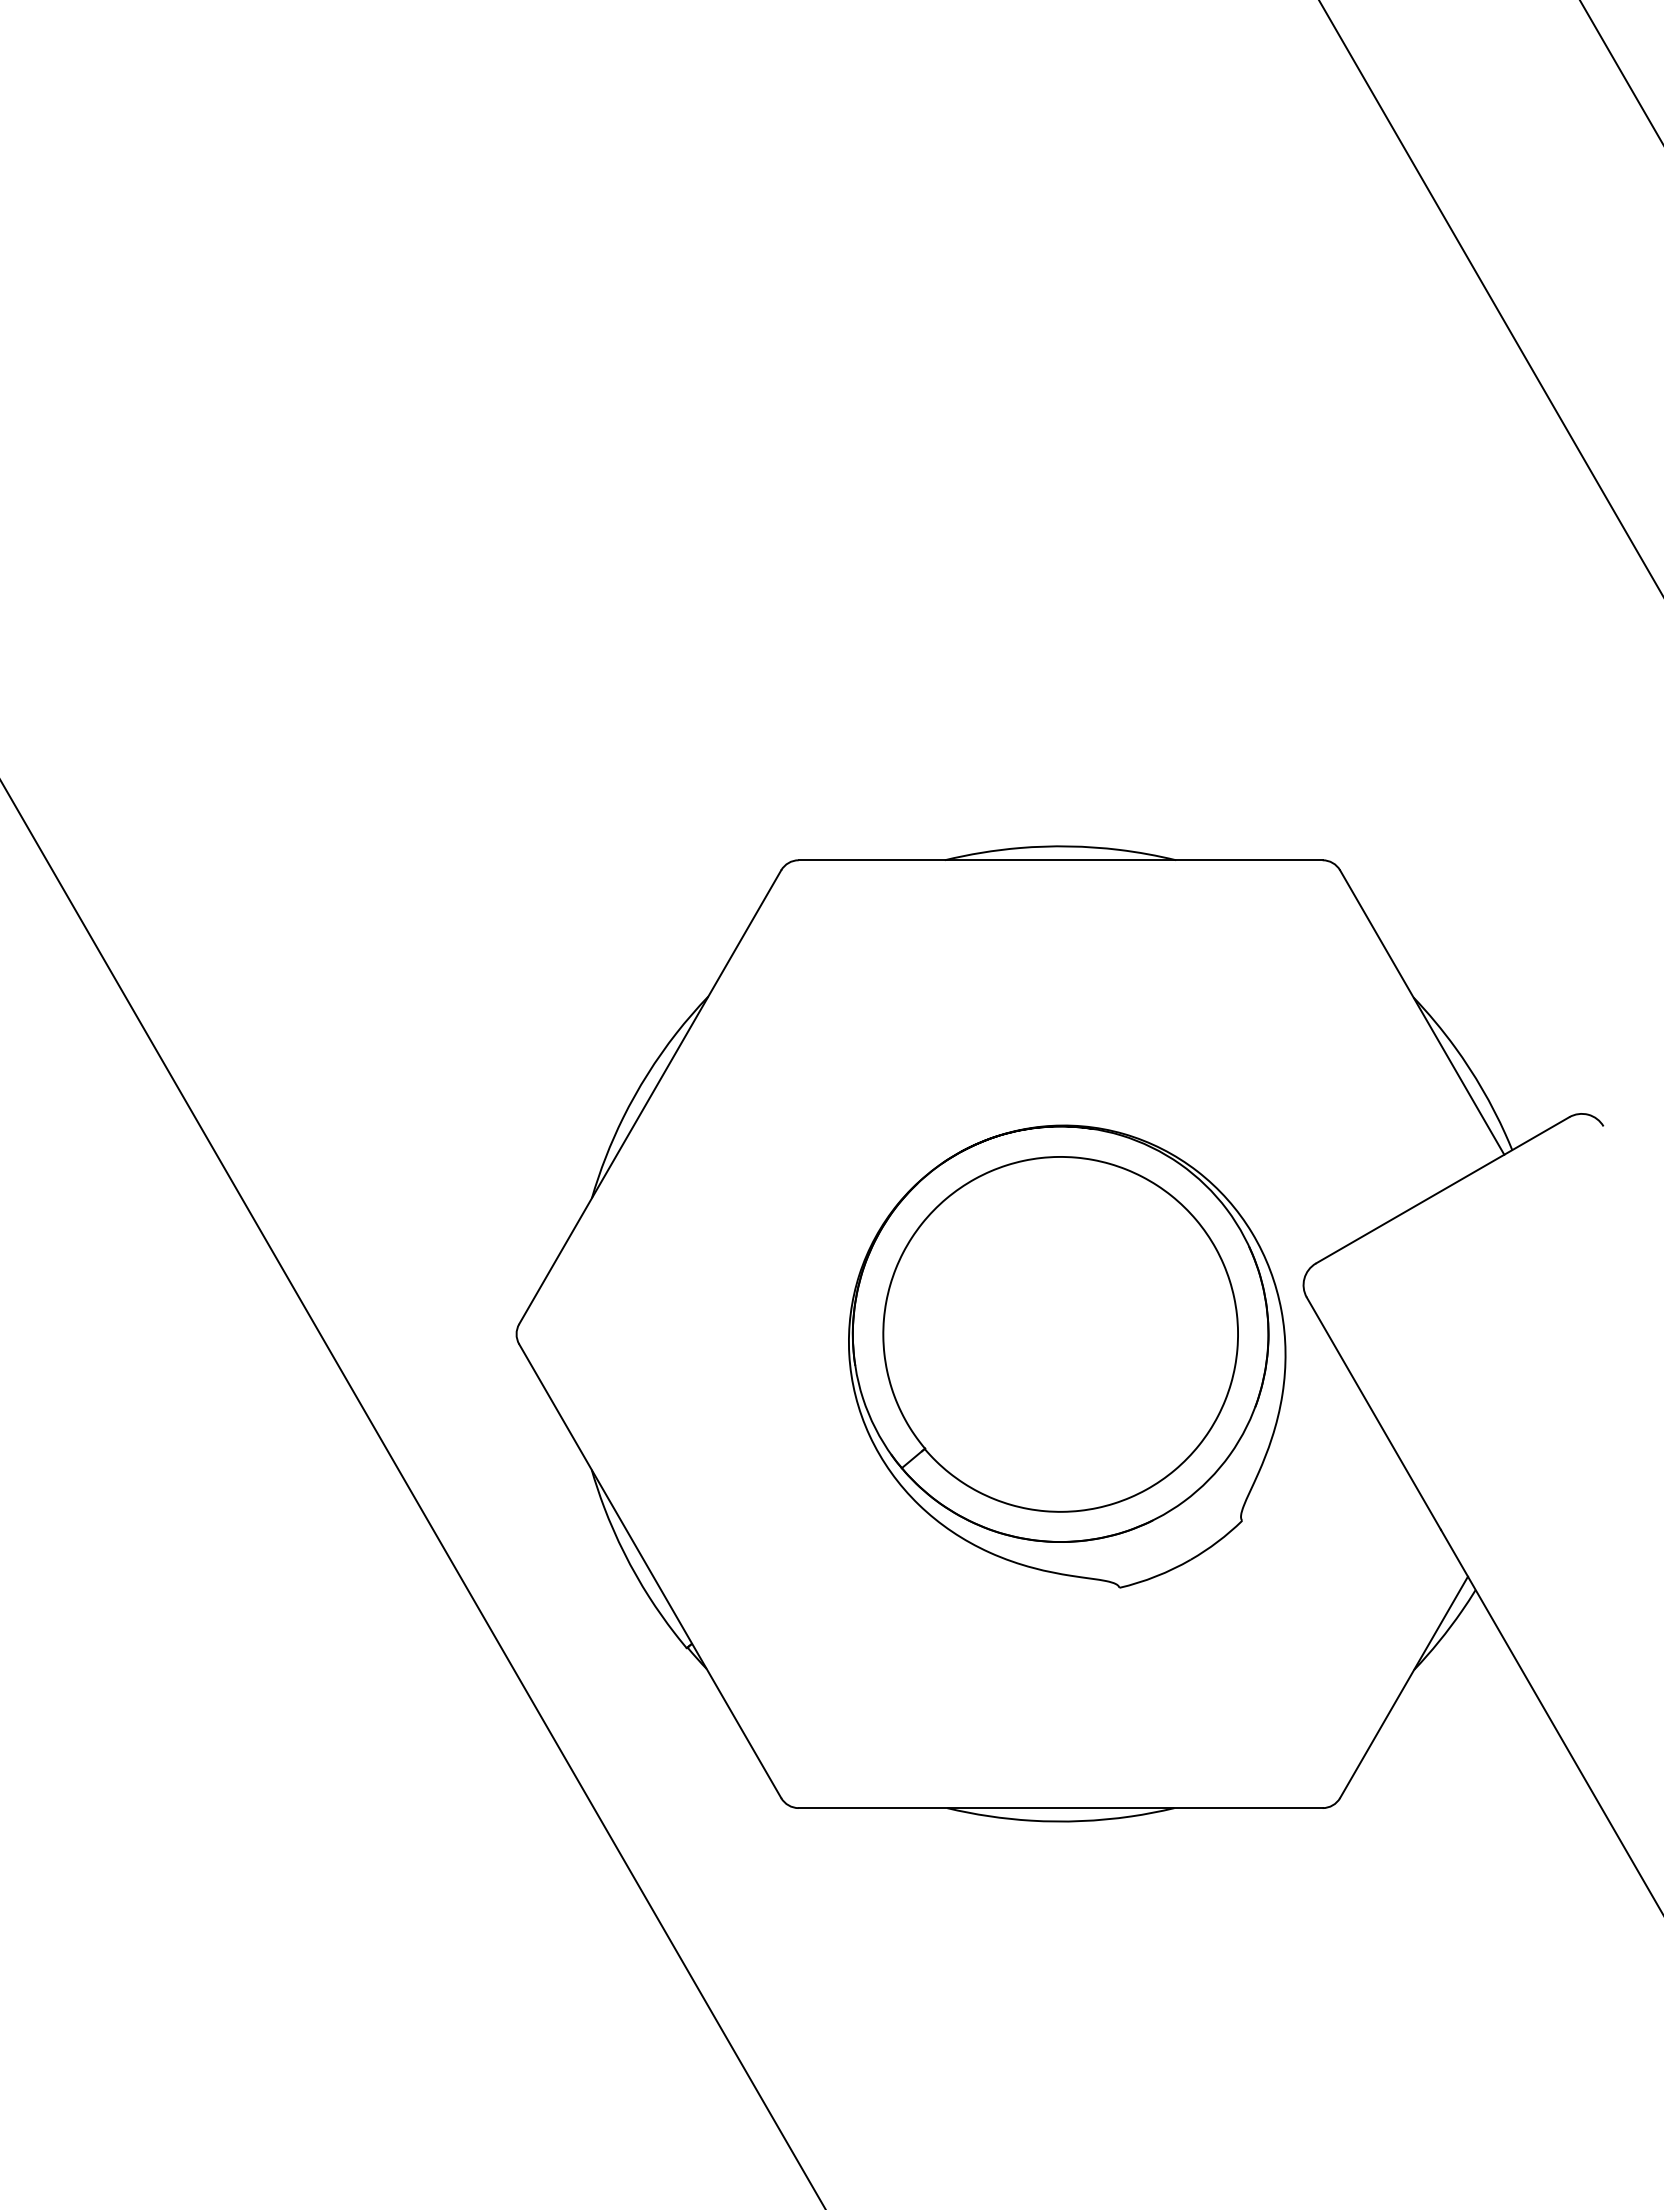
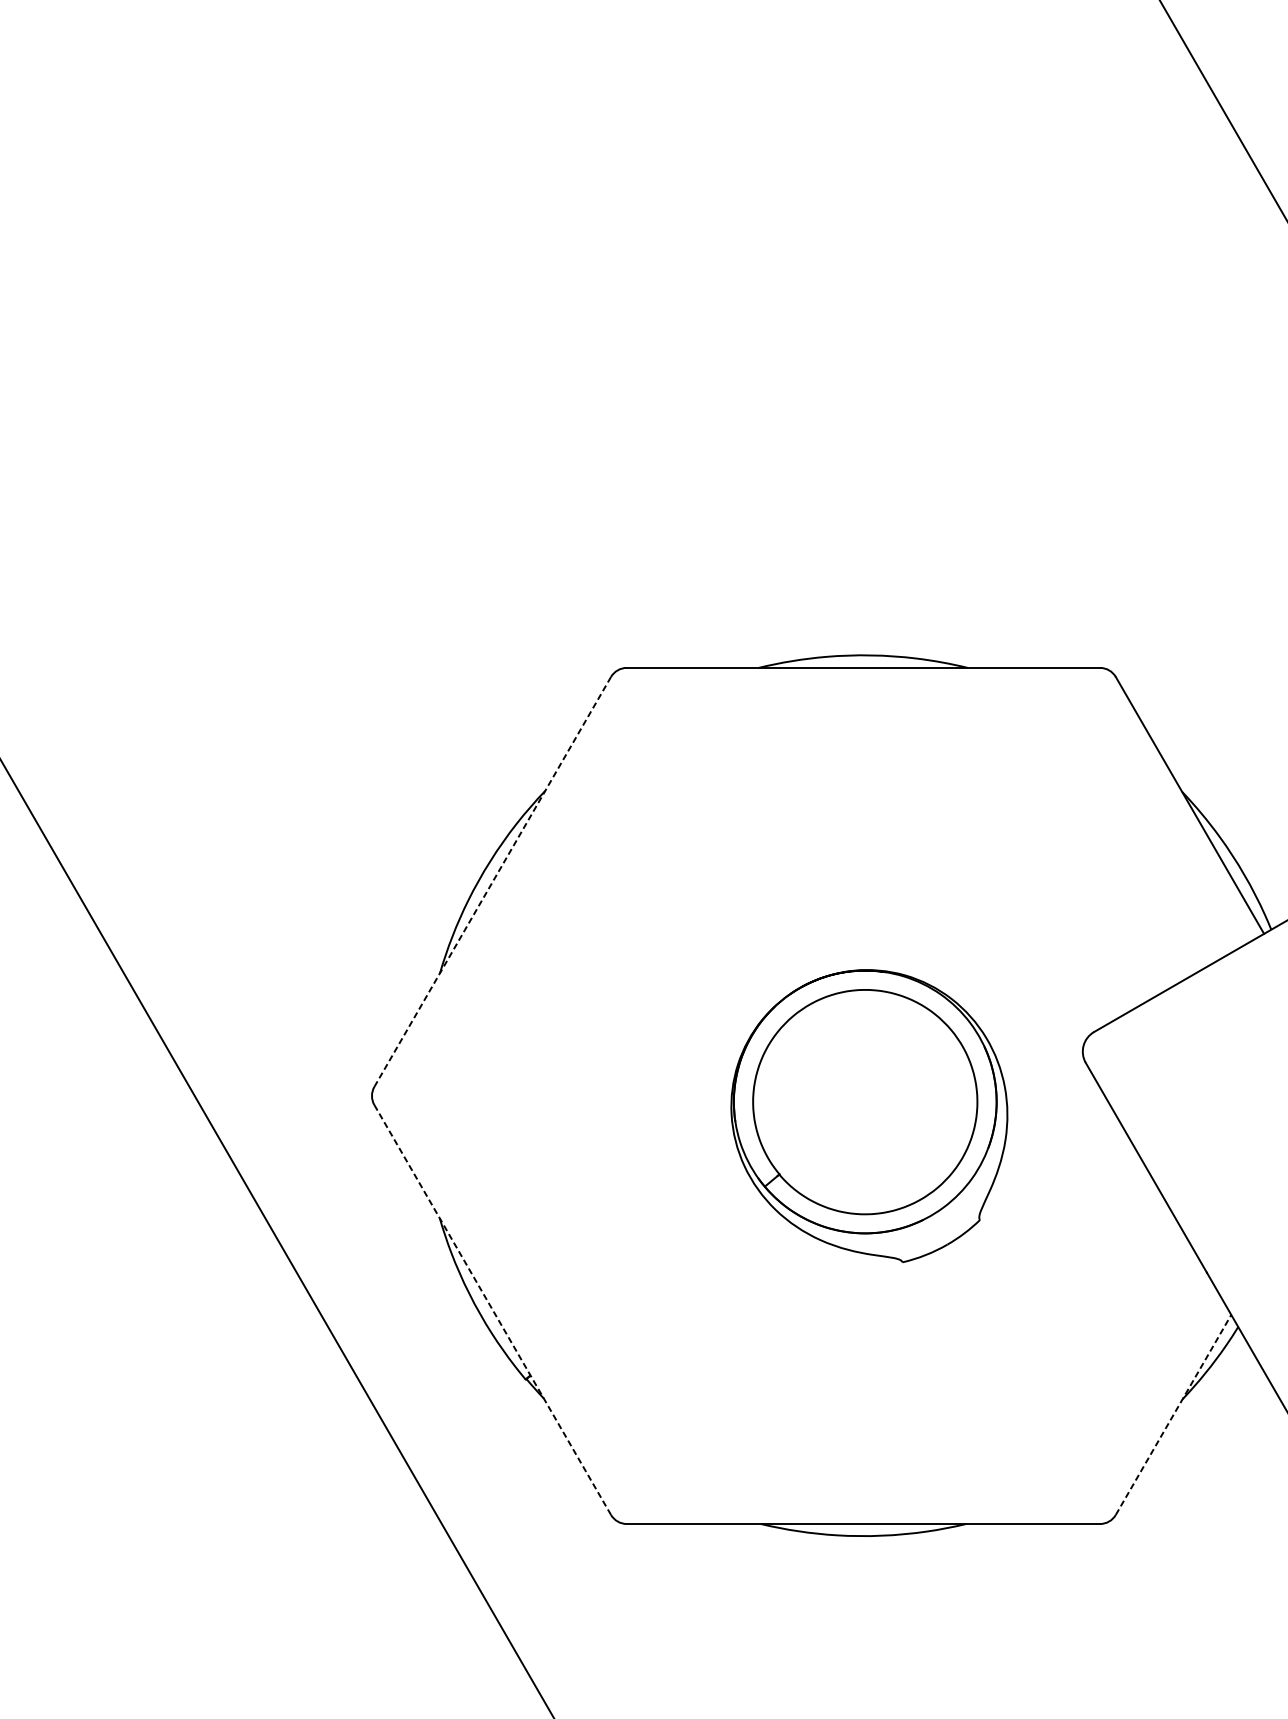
line: (650, 1097) -> (492, 882), solid -> dashed
part: (1067, 1356) -> (869, 1116), size x0.7
line: (650, 1571) -> (492, 1310), solid -> dashed
line: (1404, 1687) -> (1173, 1415), solid -> dashed

